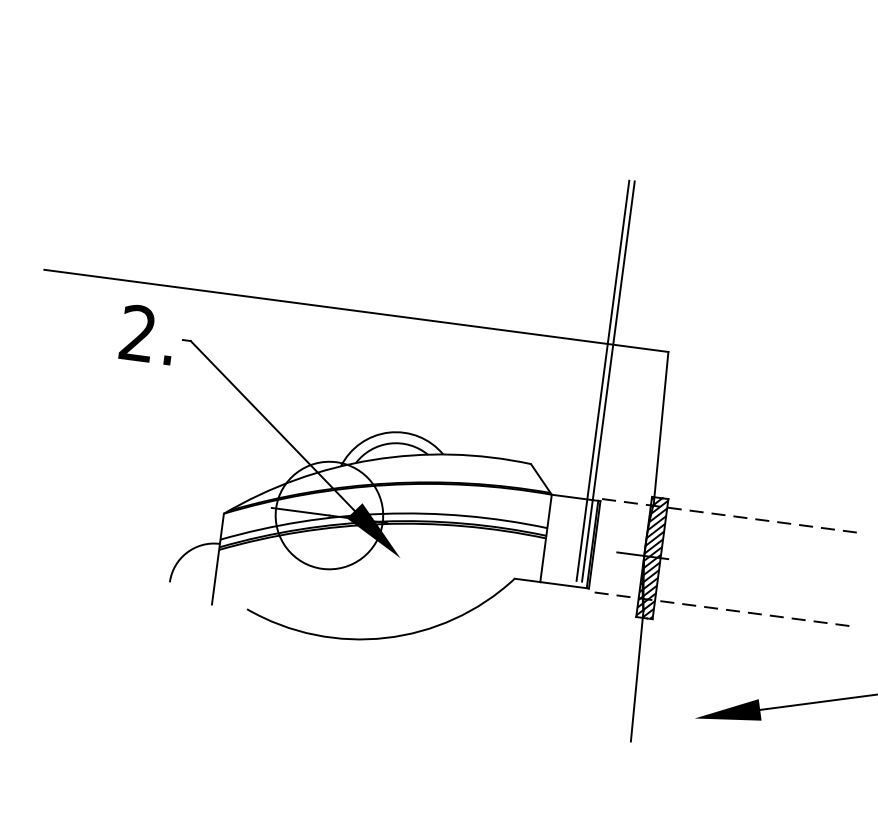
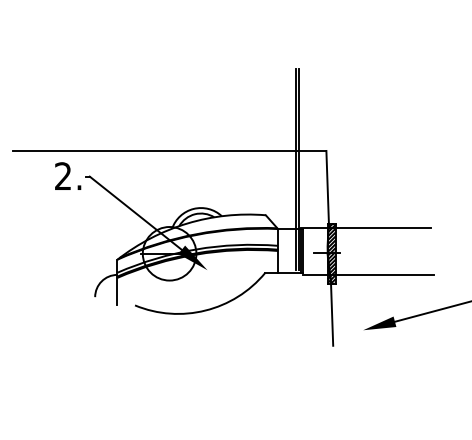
line: (726, 514) -> (365, 227), dashed -> solid
line: (719, 608) -> (368, 274), dashed -> solid

